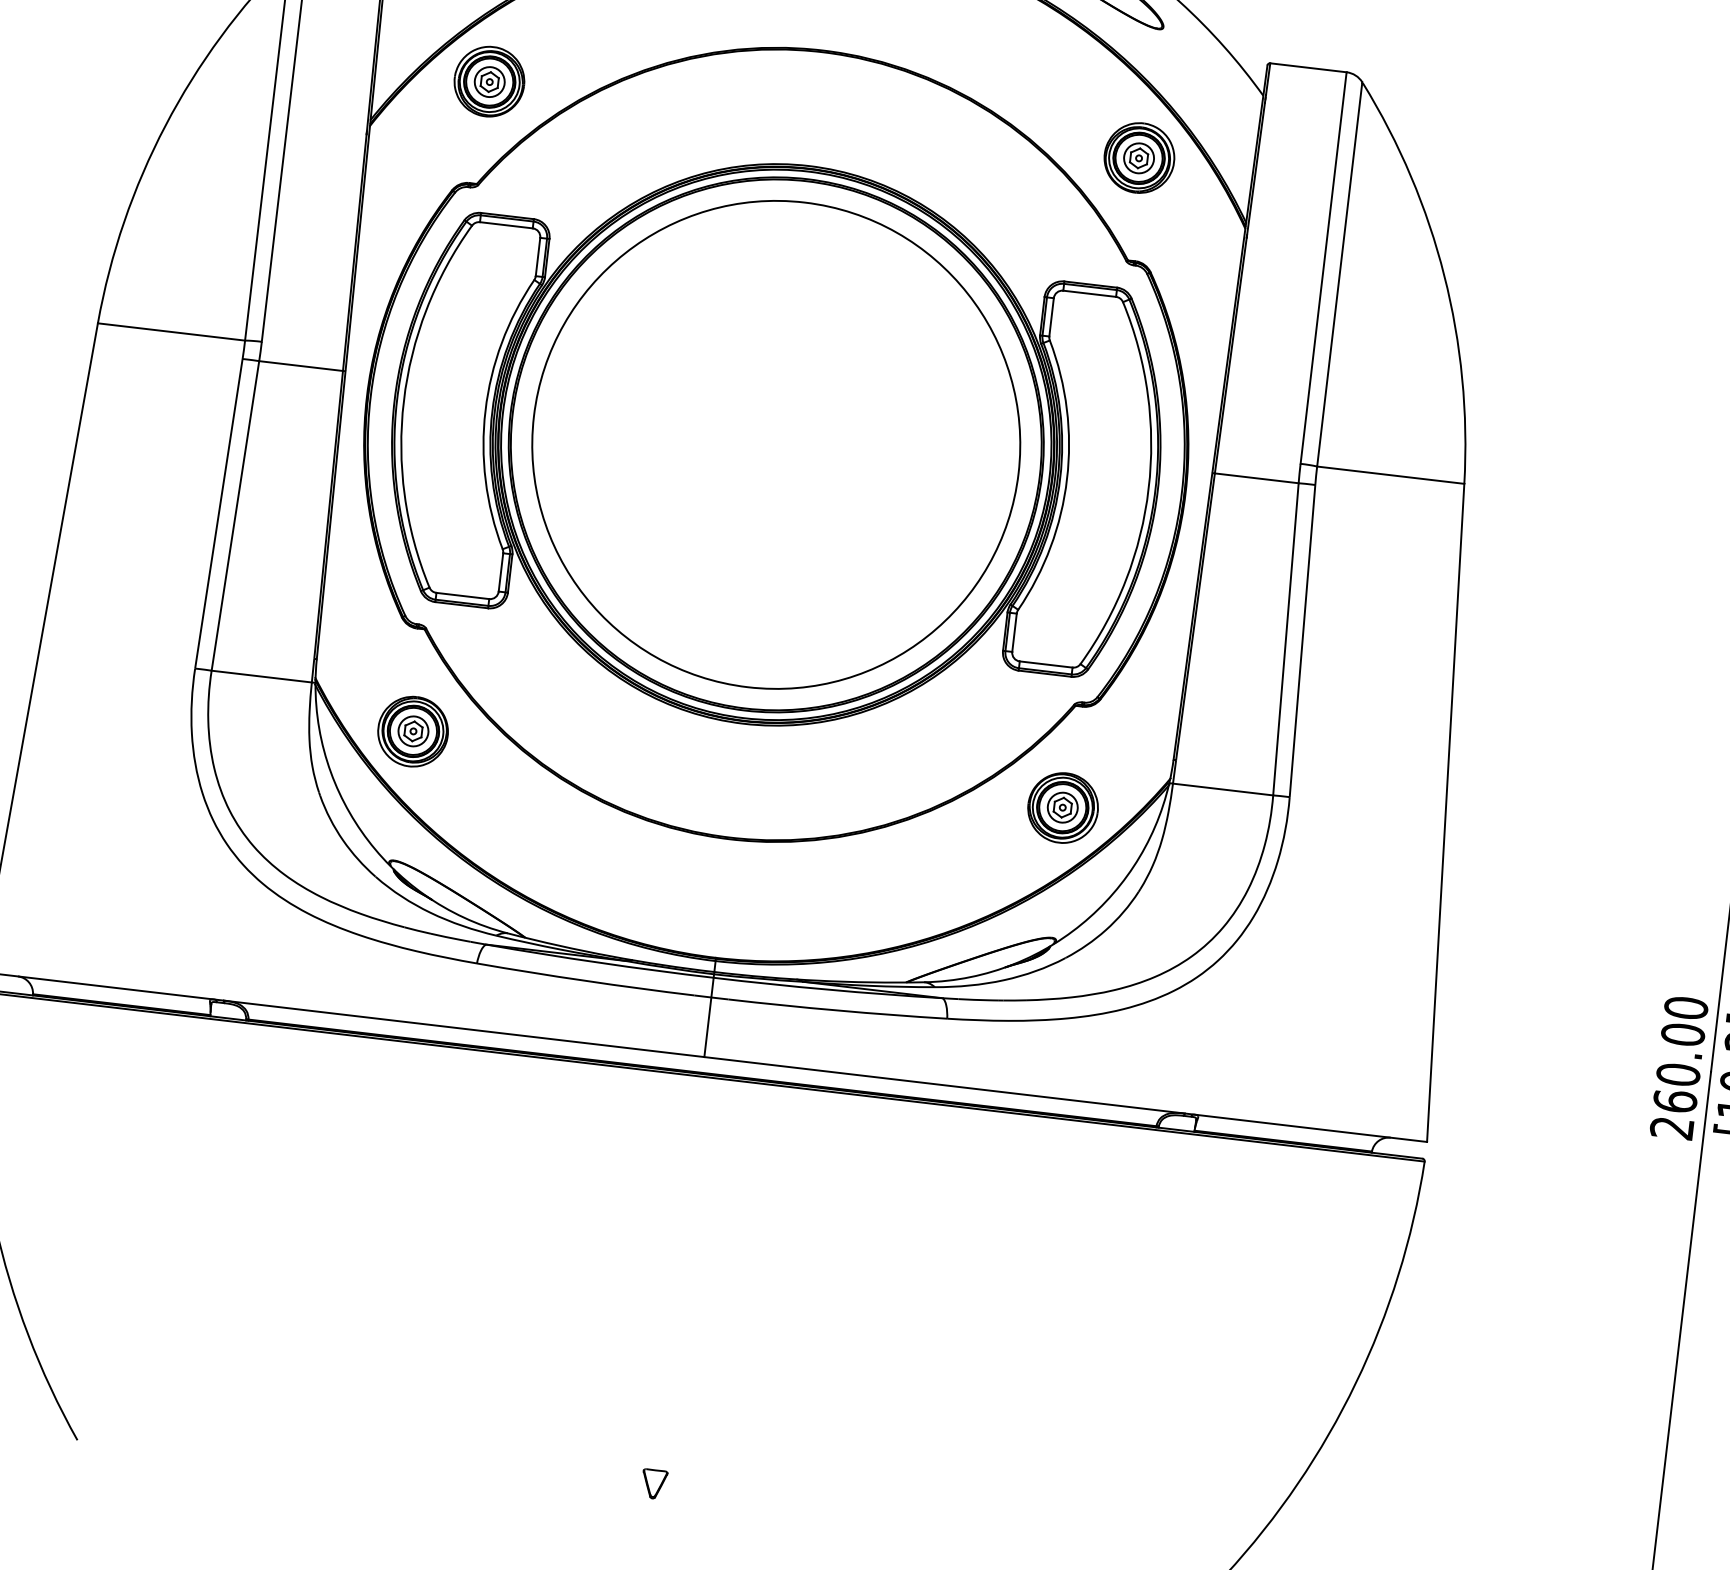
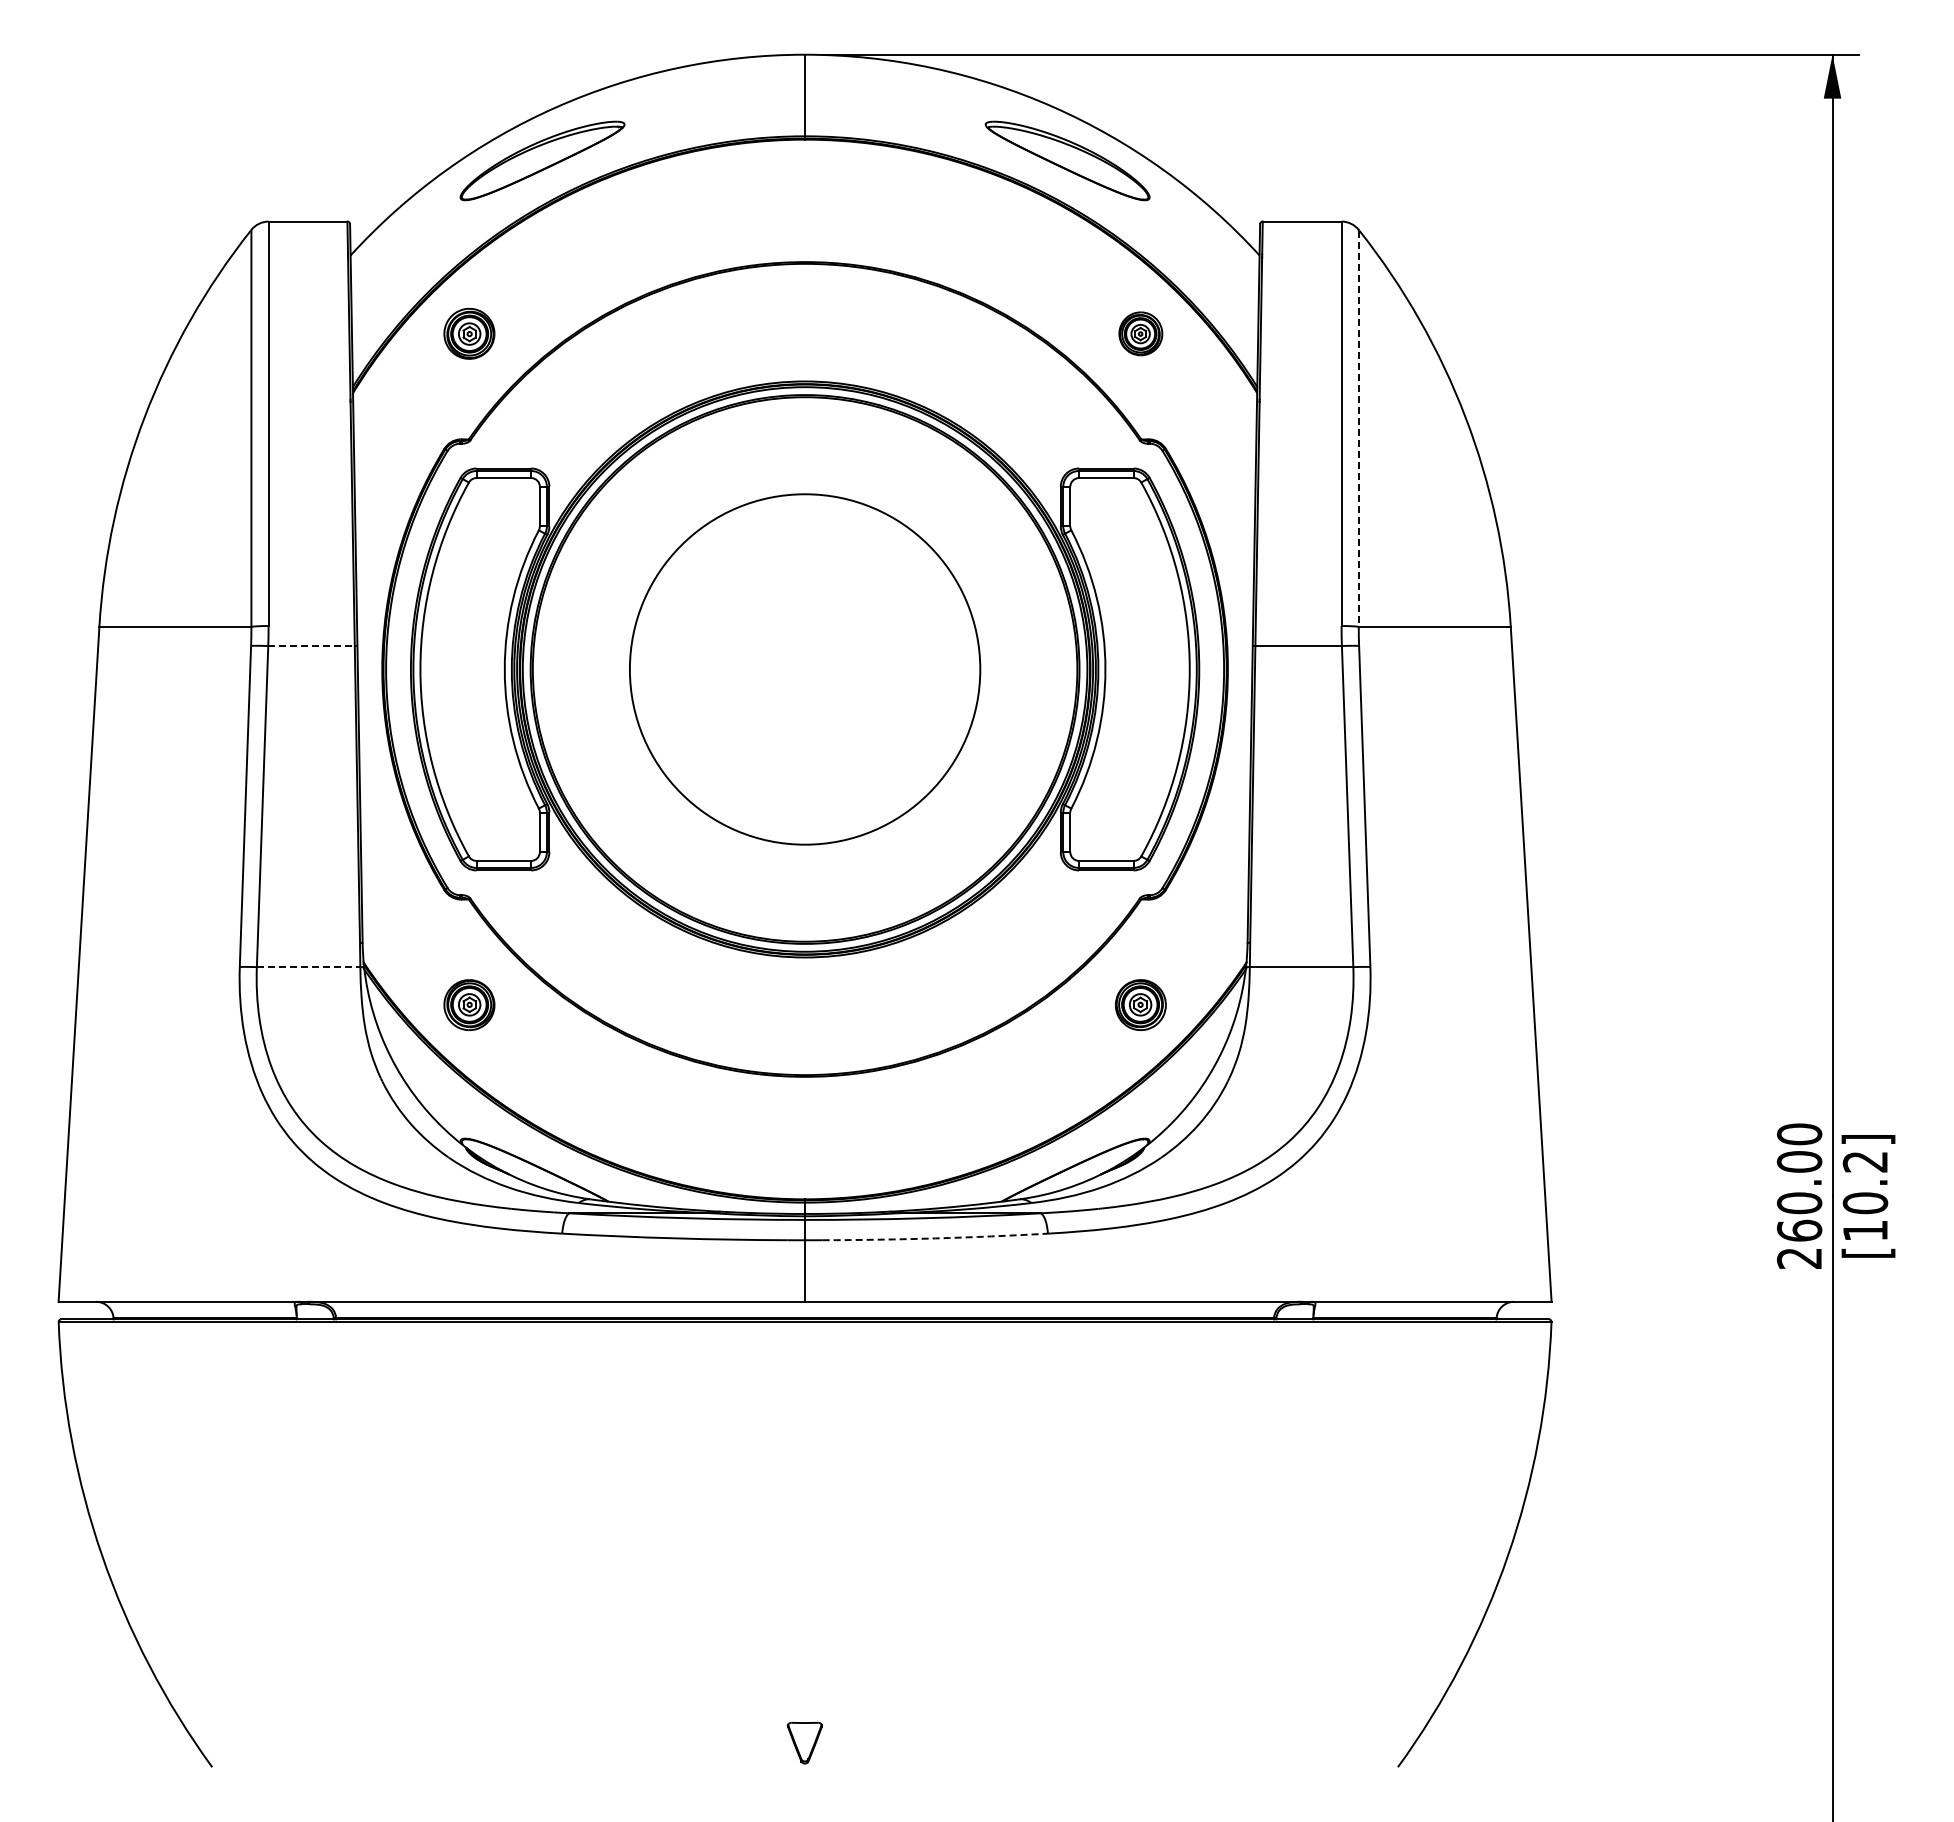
part: (489, 81) -> (469, 333), size x0.7
part: (1139, 157) -> (1140, 333), size x0.6
line: (1339, 275) -> (1358, 429), solid -> dashed
line: (301, 366) -> (312, 646), solid -> dashed
circle: (775, 444) -> (804, 669), size x0.7
line: (261, 676) -> (308, 967), solid -> dashed
part: (413, 731) -> (469, 1004), size x0.7
part: (1062, 807) -> (1140, 1004), size x0.7
arc: (837, 1010) -> (935, 1238), solid -> dashed
part: (654, 1483) -> (805, 1742), size x1.4

